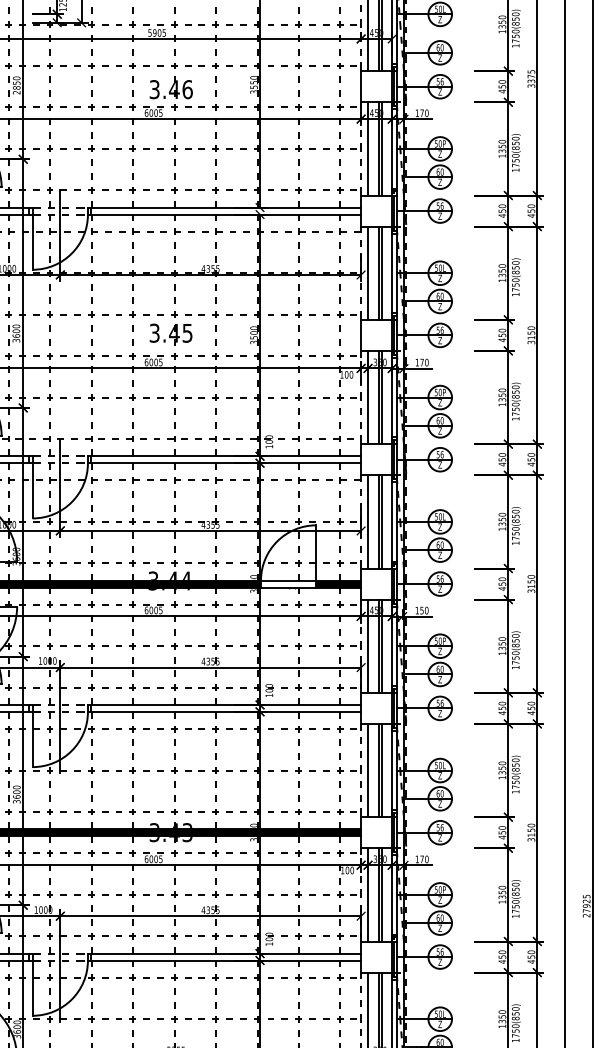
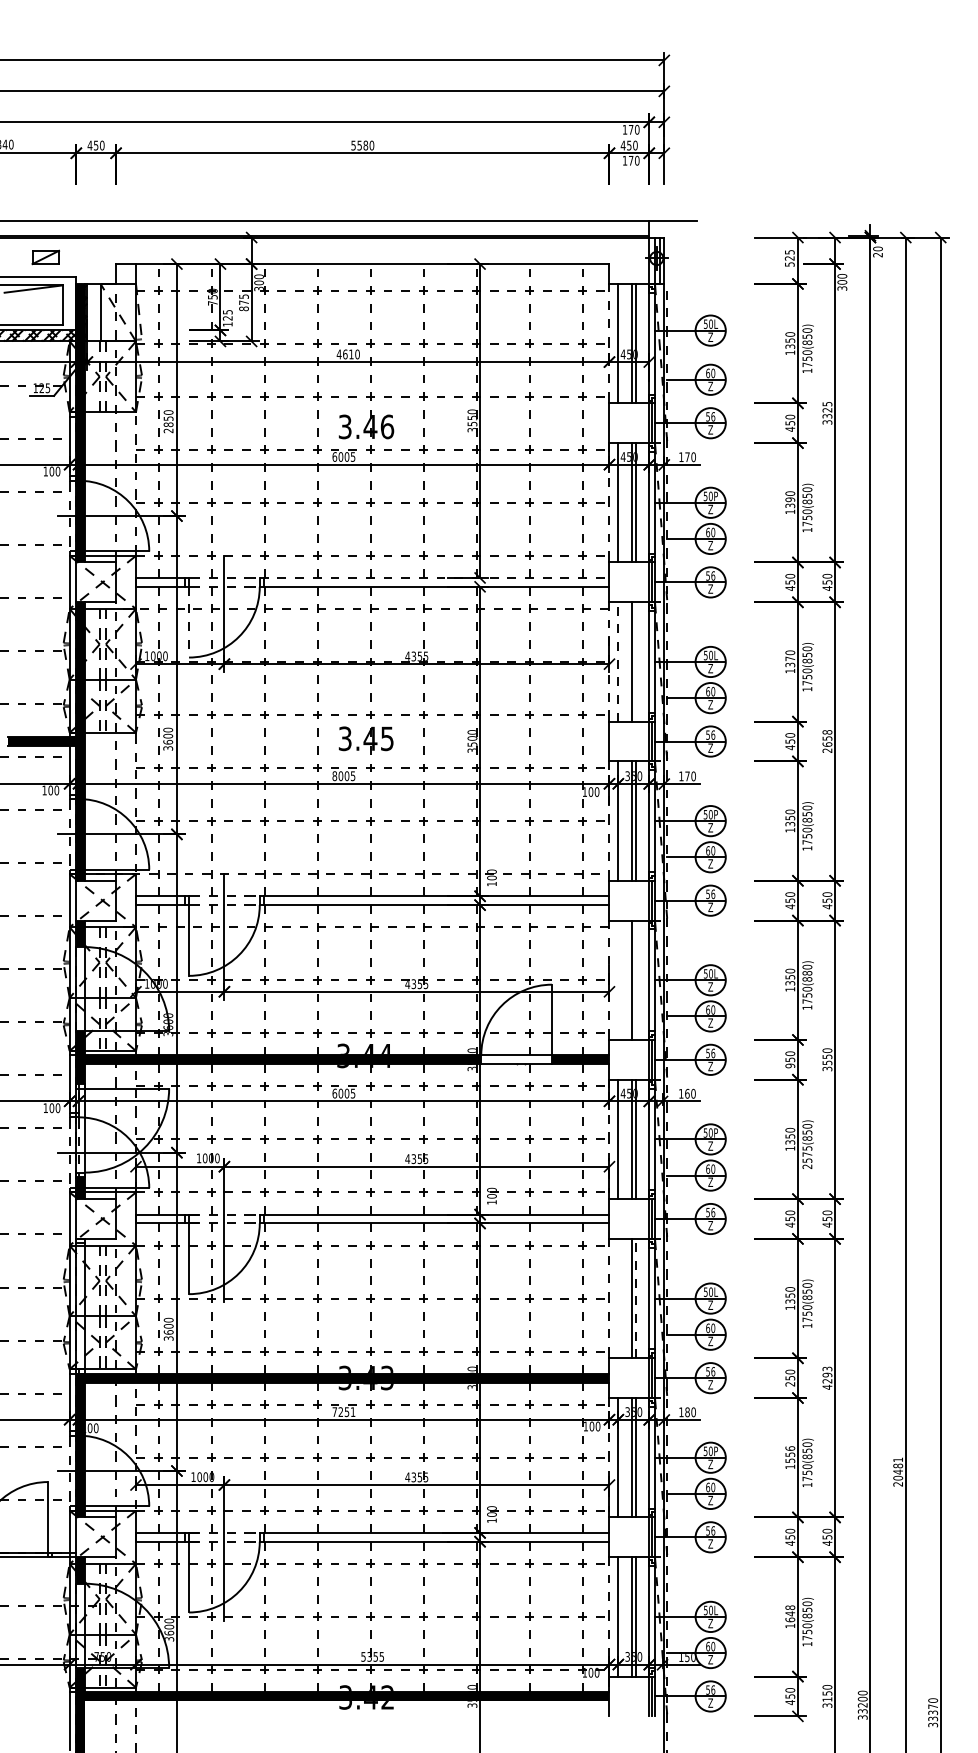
text: (156, 33) -> (347, 354), 5905 -> 4610
text: (531, 76) -> (827, 410), 3375 -> 3325
text: (501, 146) -> (789, 499), 1350 -> 1390
line: (224, 207) -> (434, 577), solid -> dashed
line: (33, 242) -> (189, 622), solid -> dashed
text: (502, 270) -> (790, 658), 1350 -> 1370
line: (368, 272) -> (618, 661), solid -> dashed
line: (382, 272) -> (636, 661), removed
text: (531, 335) -> (827, 741), 3150 -> 2658
text: (146, 361) -> (334, 775), 6005 -> 8005
text: (515, 516) -> (807, 973), 1750(850) -> 1750(880)
line: (368, 521) -> (618, 979), removed
line: (382, 521) -> (636, 979), removed
text: (531, 586) -> (827, 1062), 3150 -> 3550
text: (502, 588) -> (790, 1065), 450 -> 950
text: (422, 610) -> (687, 1093), 150 -> 160
text: (515, 660) -> (807, 1157), 1750(850) -> 2575(850)
line: (368, 770) -> (618, 1298), removed
line: (382, 770) -> (636, 1298), solid -> dashed
text: (531, 832) -> (827, 1377), 3150 -> 4293
text: (502, 836) -> (790, 1383), 450 -> 250
text: (153, 859) -> (343, 1412), 6005 -> 7251
text: (422, 859) -> (687, 1412), 170 -> 180
text: (501, 892) -> (789, 1454), 1350 -> 1556
text: (586, 903) -> (898, 1468), 27925 -> 20481
text: (502, 1016) -> (790, 1613), 1350 -> 1648

